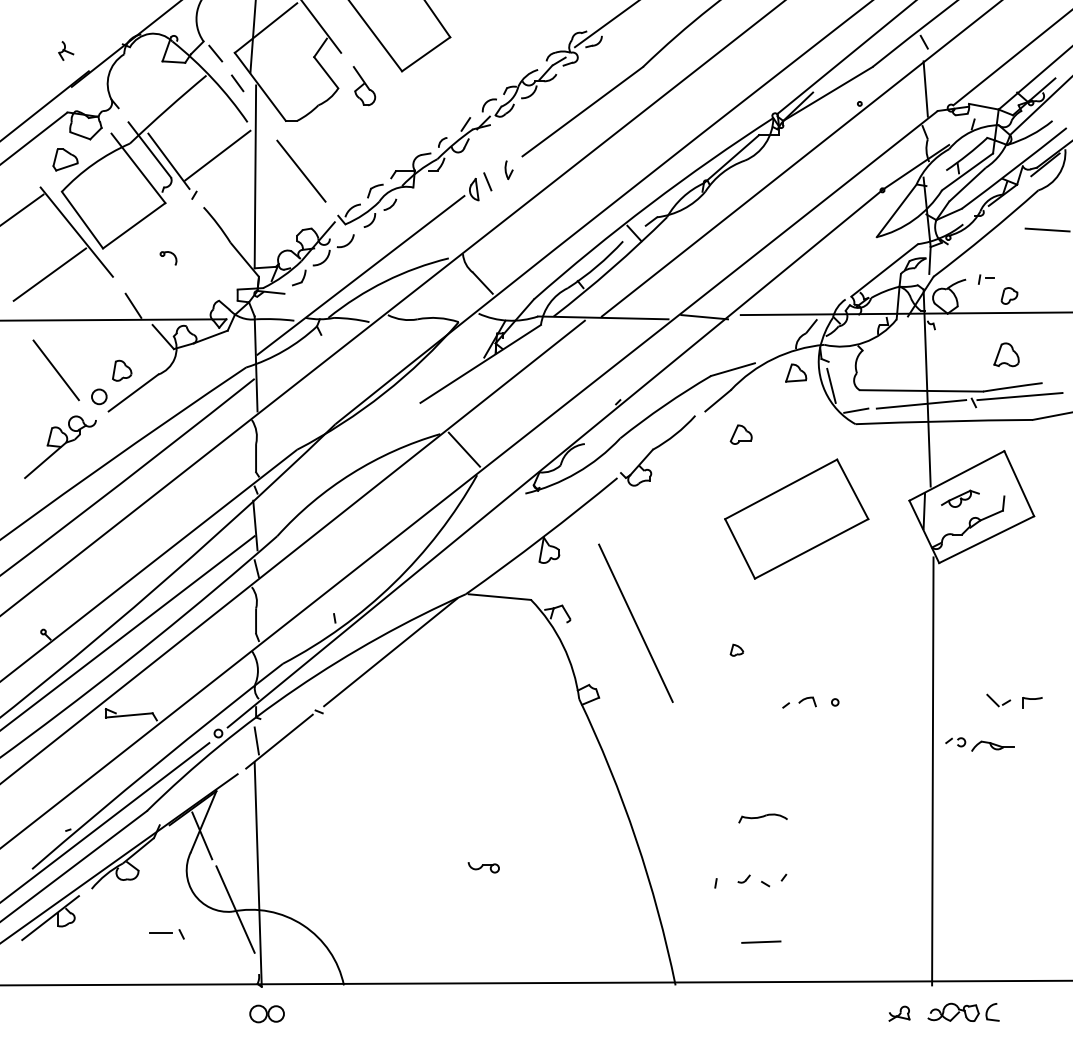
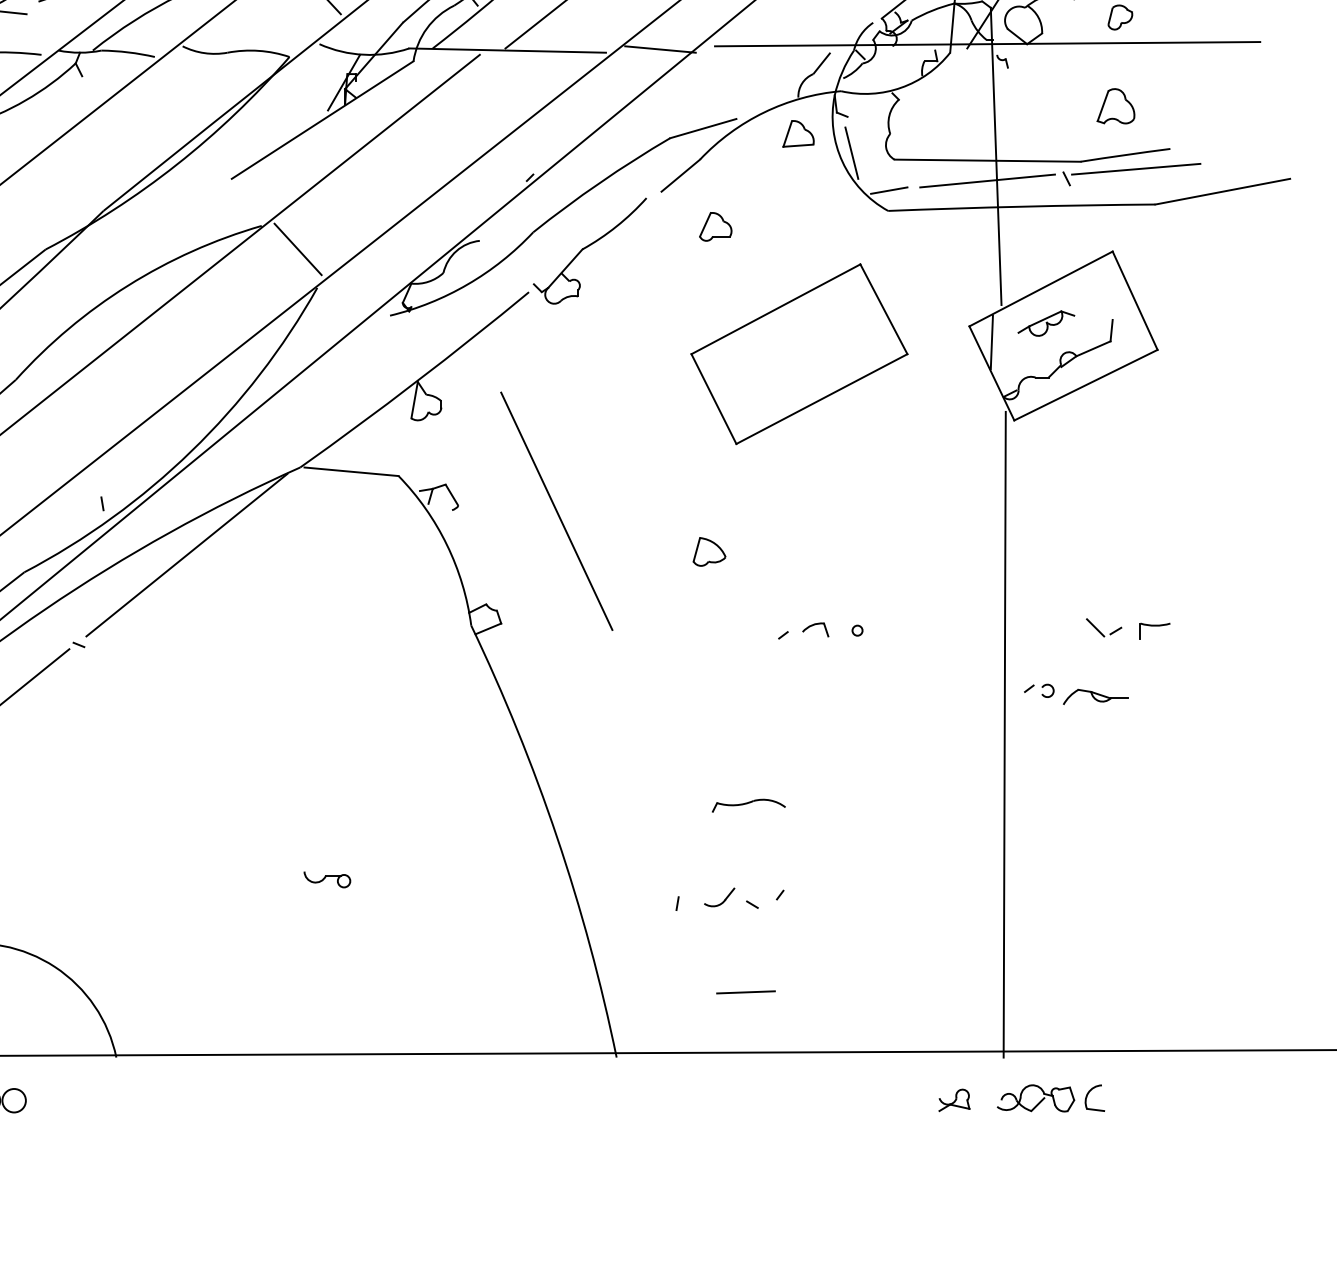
part: (736, 650) -> (708, 552), size x1.67
part: (743, 878) -> (719, 896), size x1.67

